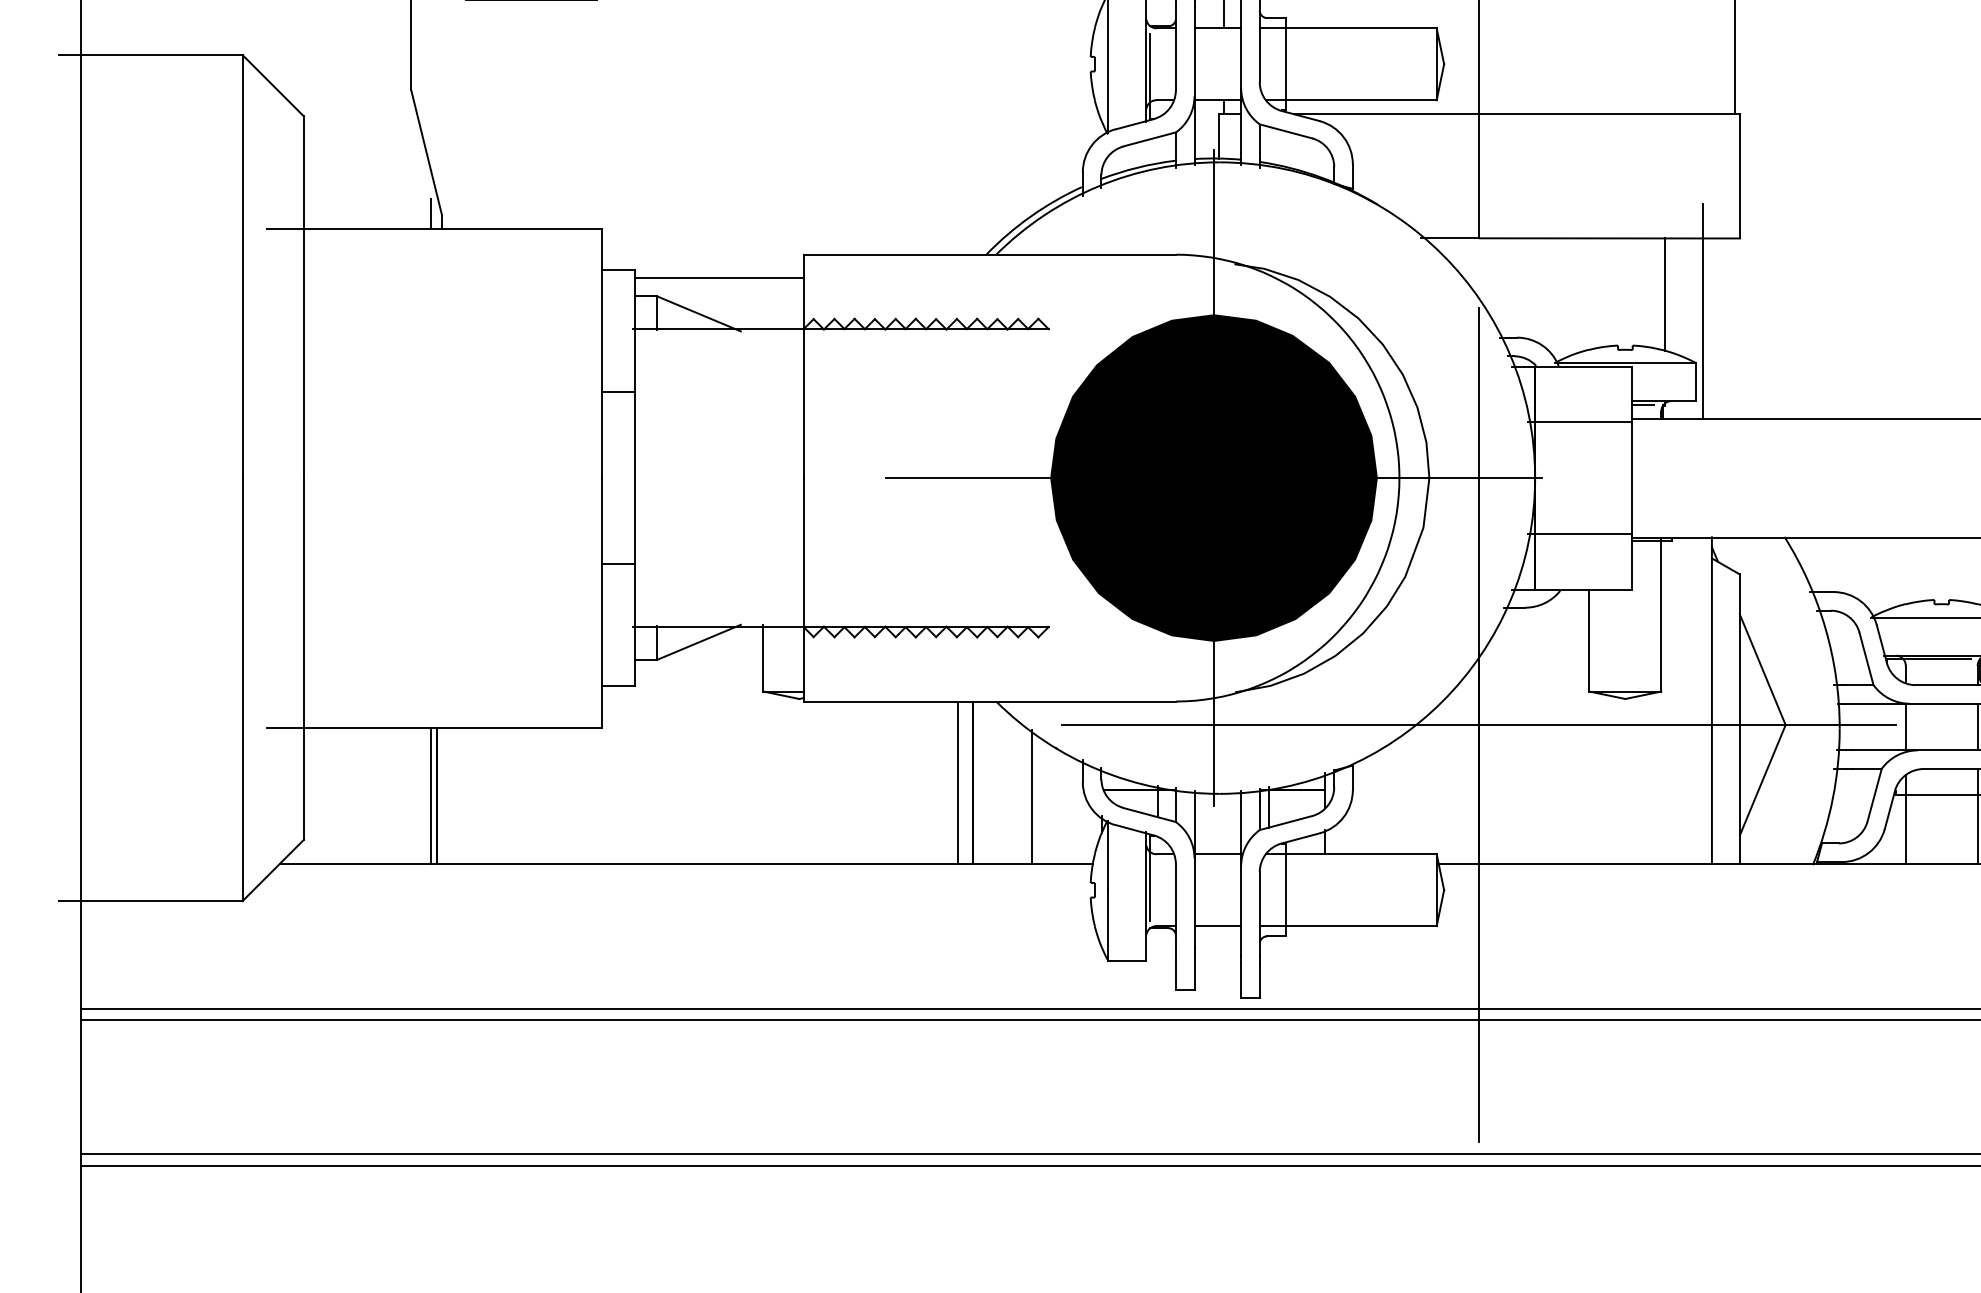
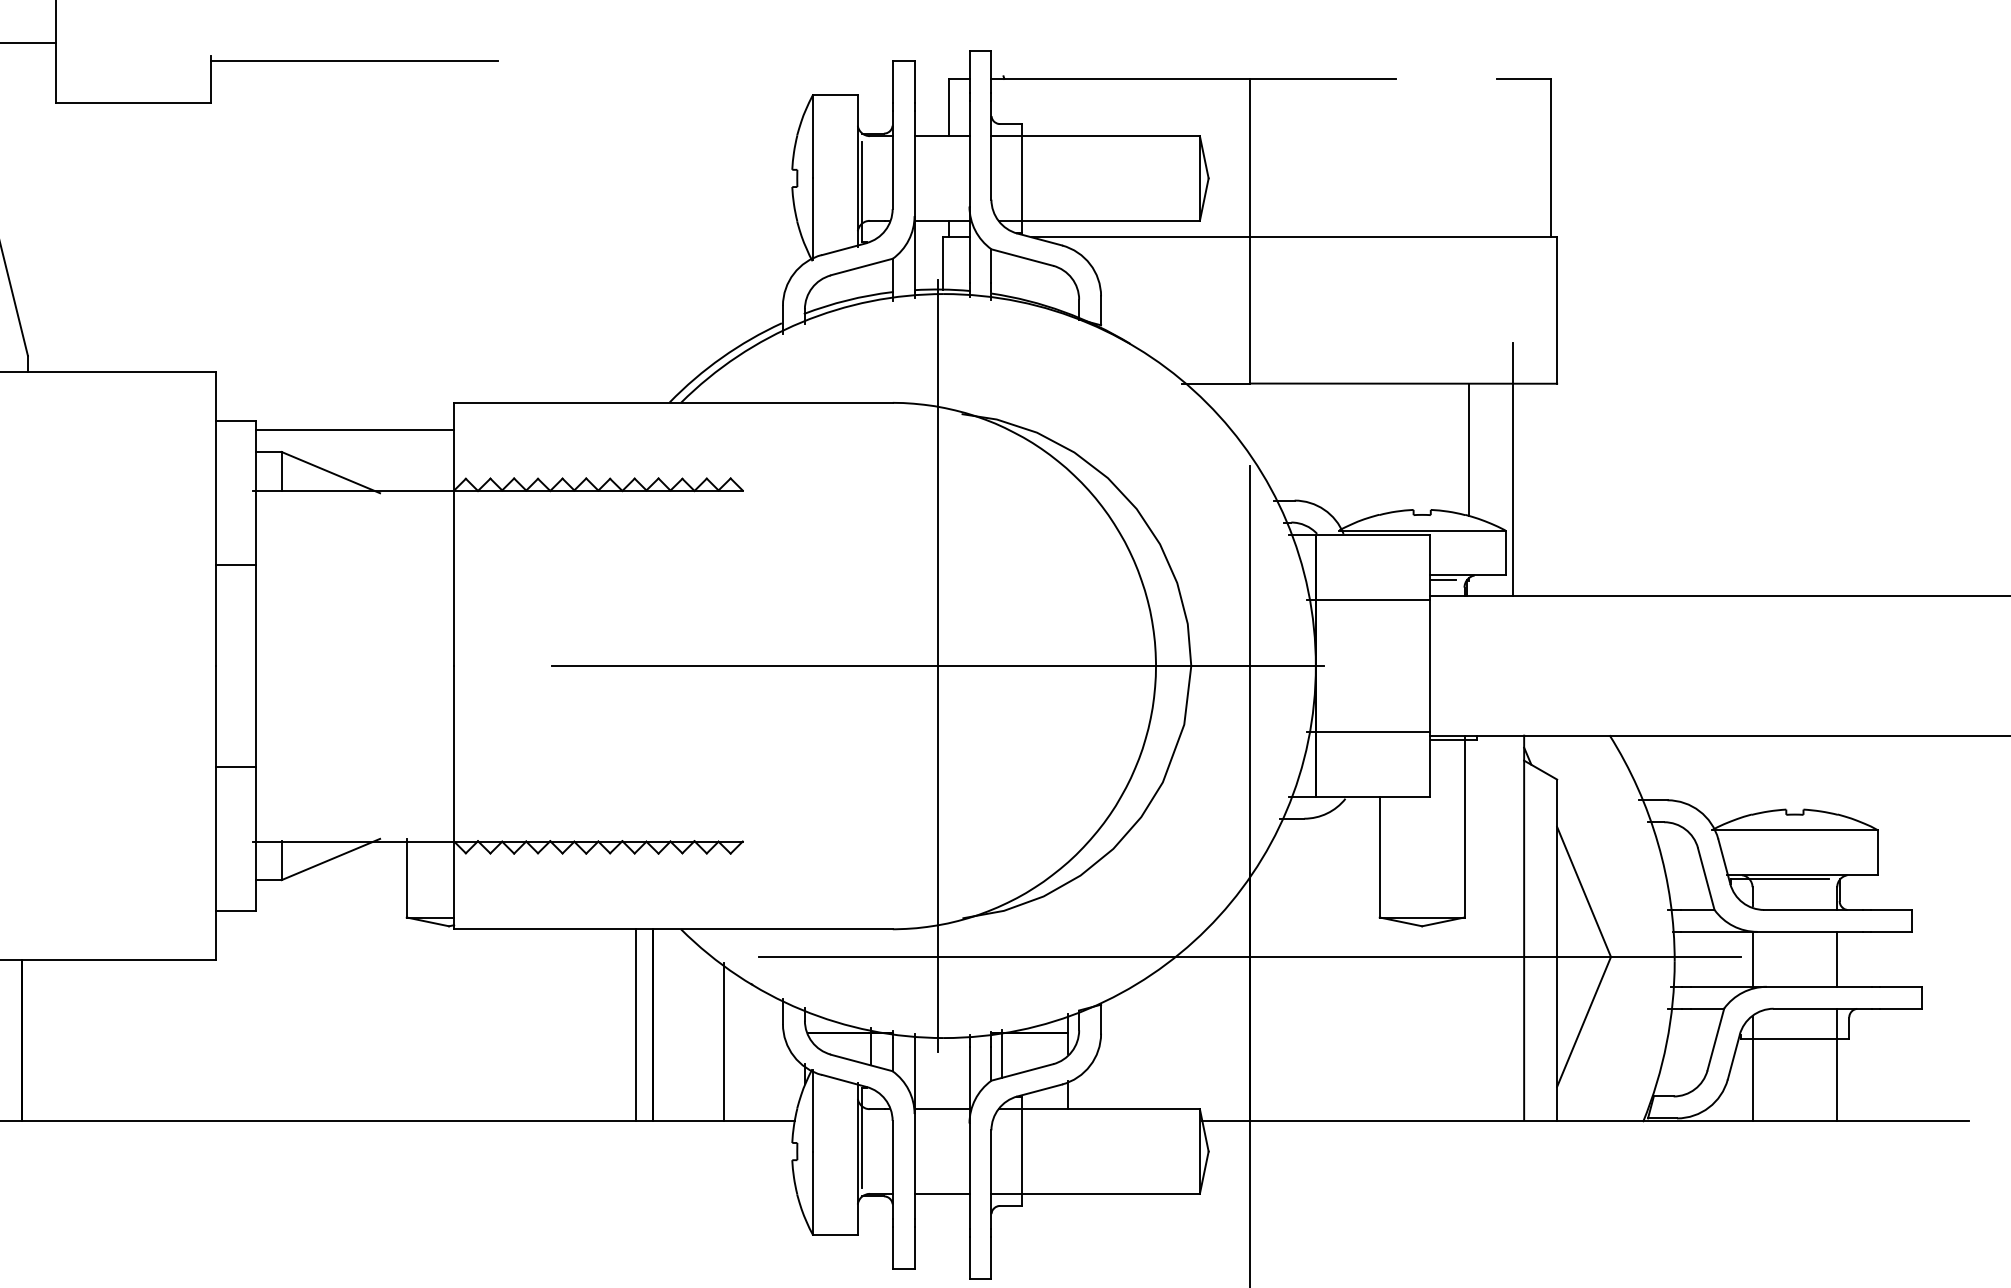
line: (431, 213) -> (15, 354), removed
fill: (1213, 477) -> (936, 665), removed
line: (431, 795) -> (15, 1039), removed

